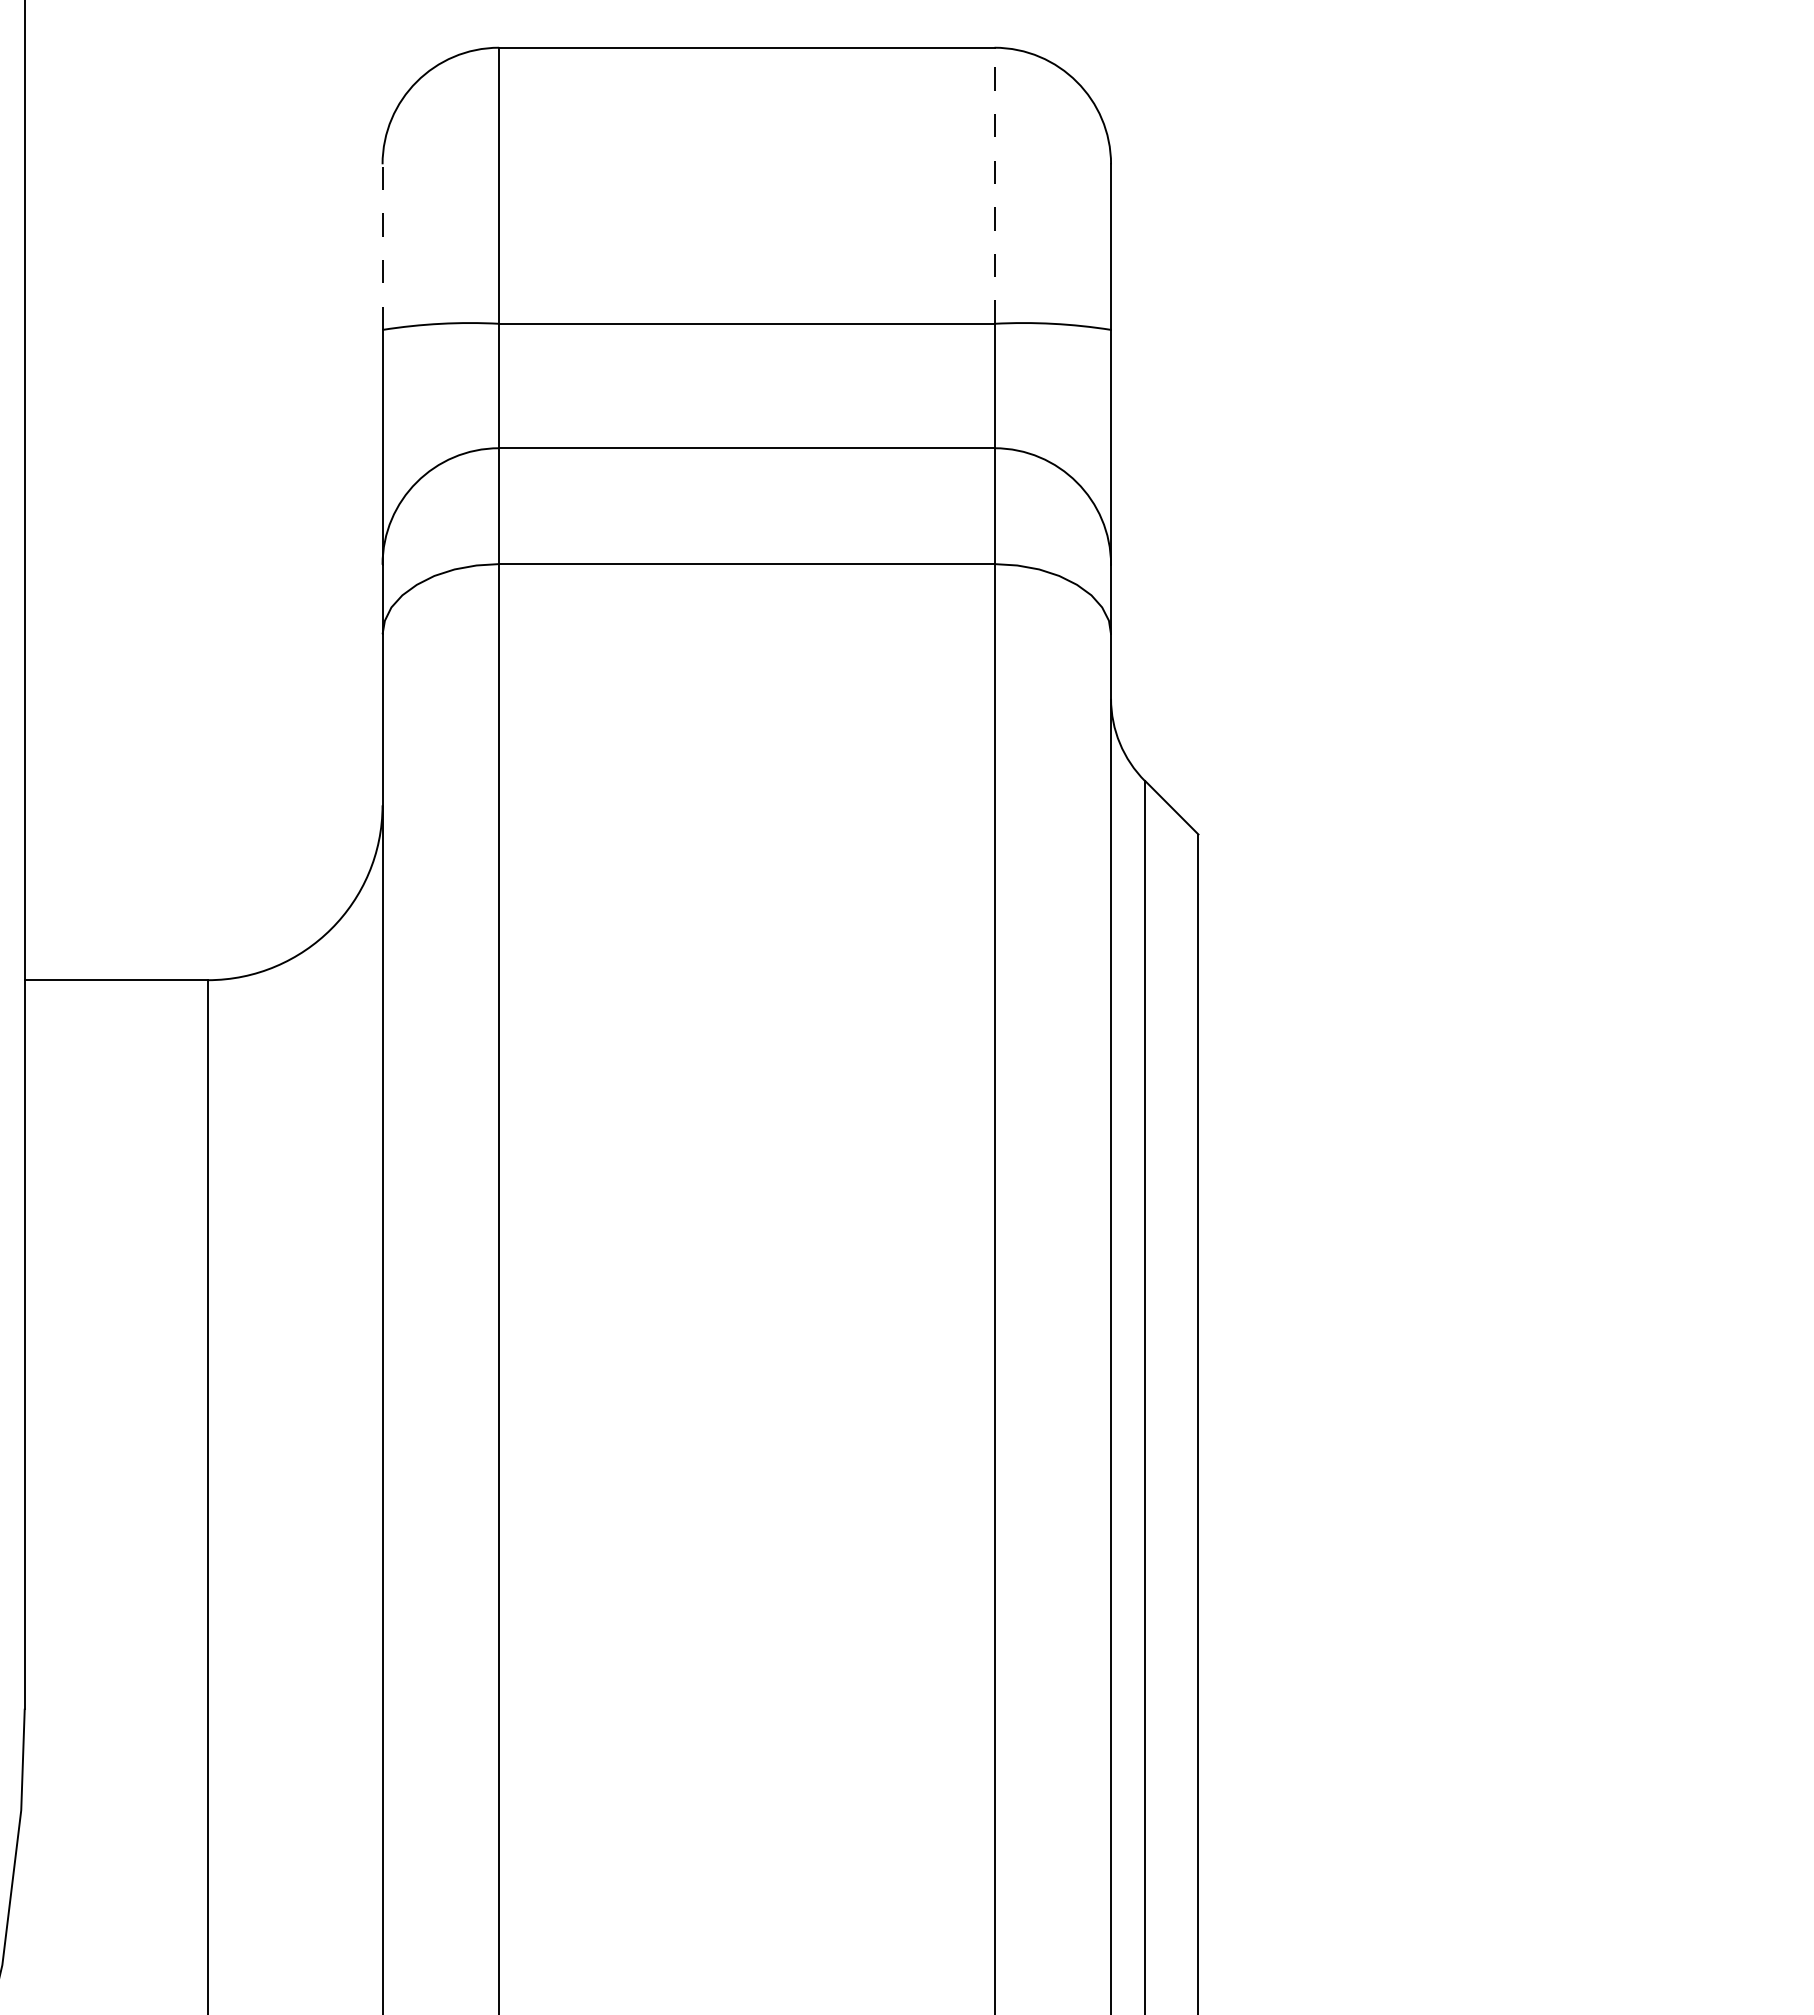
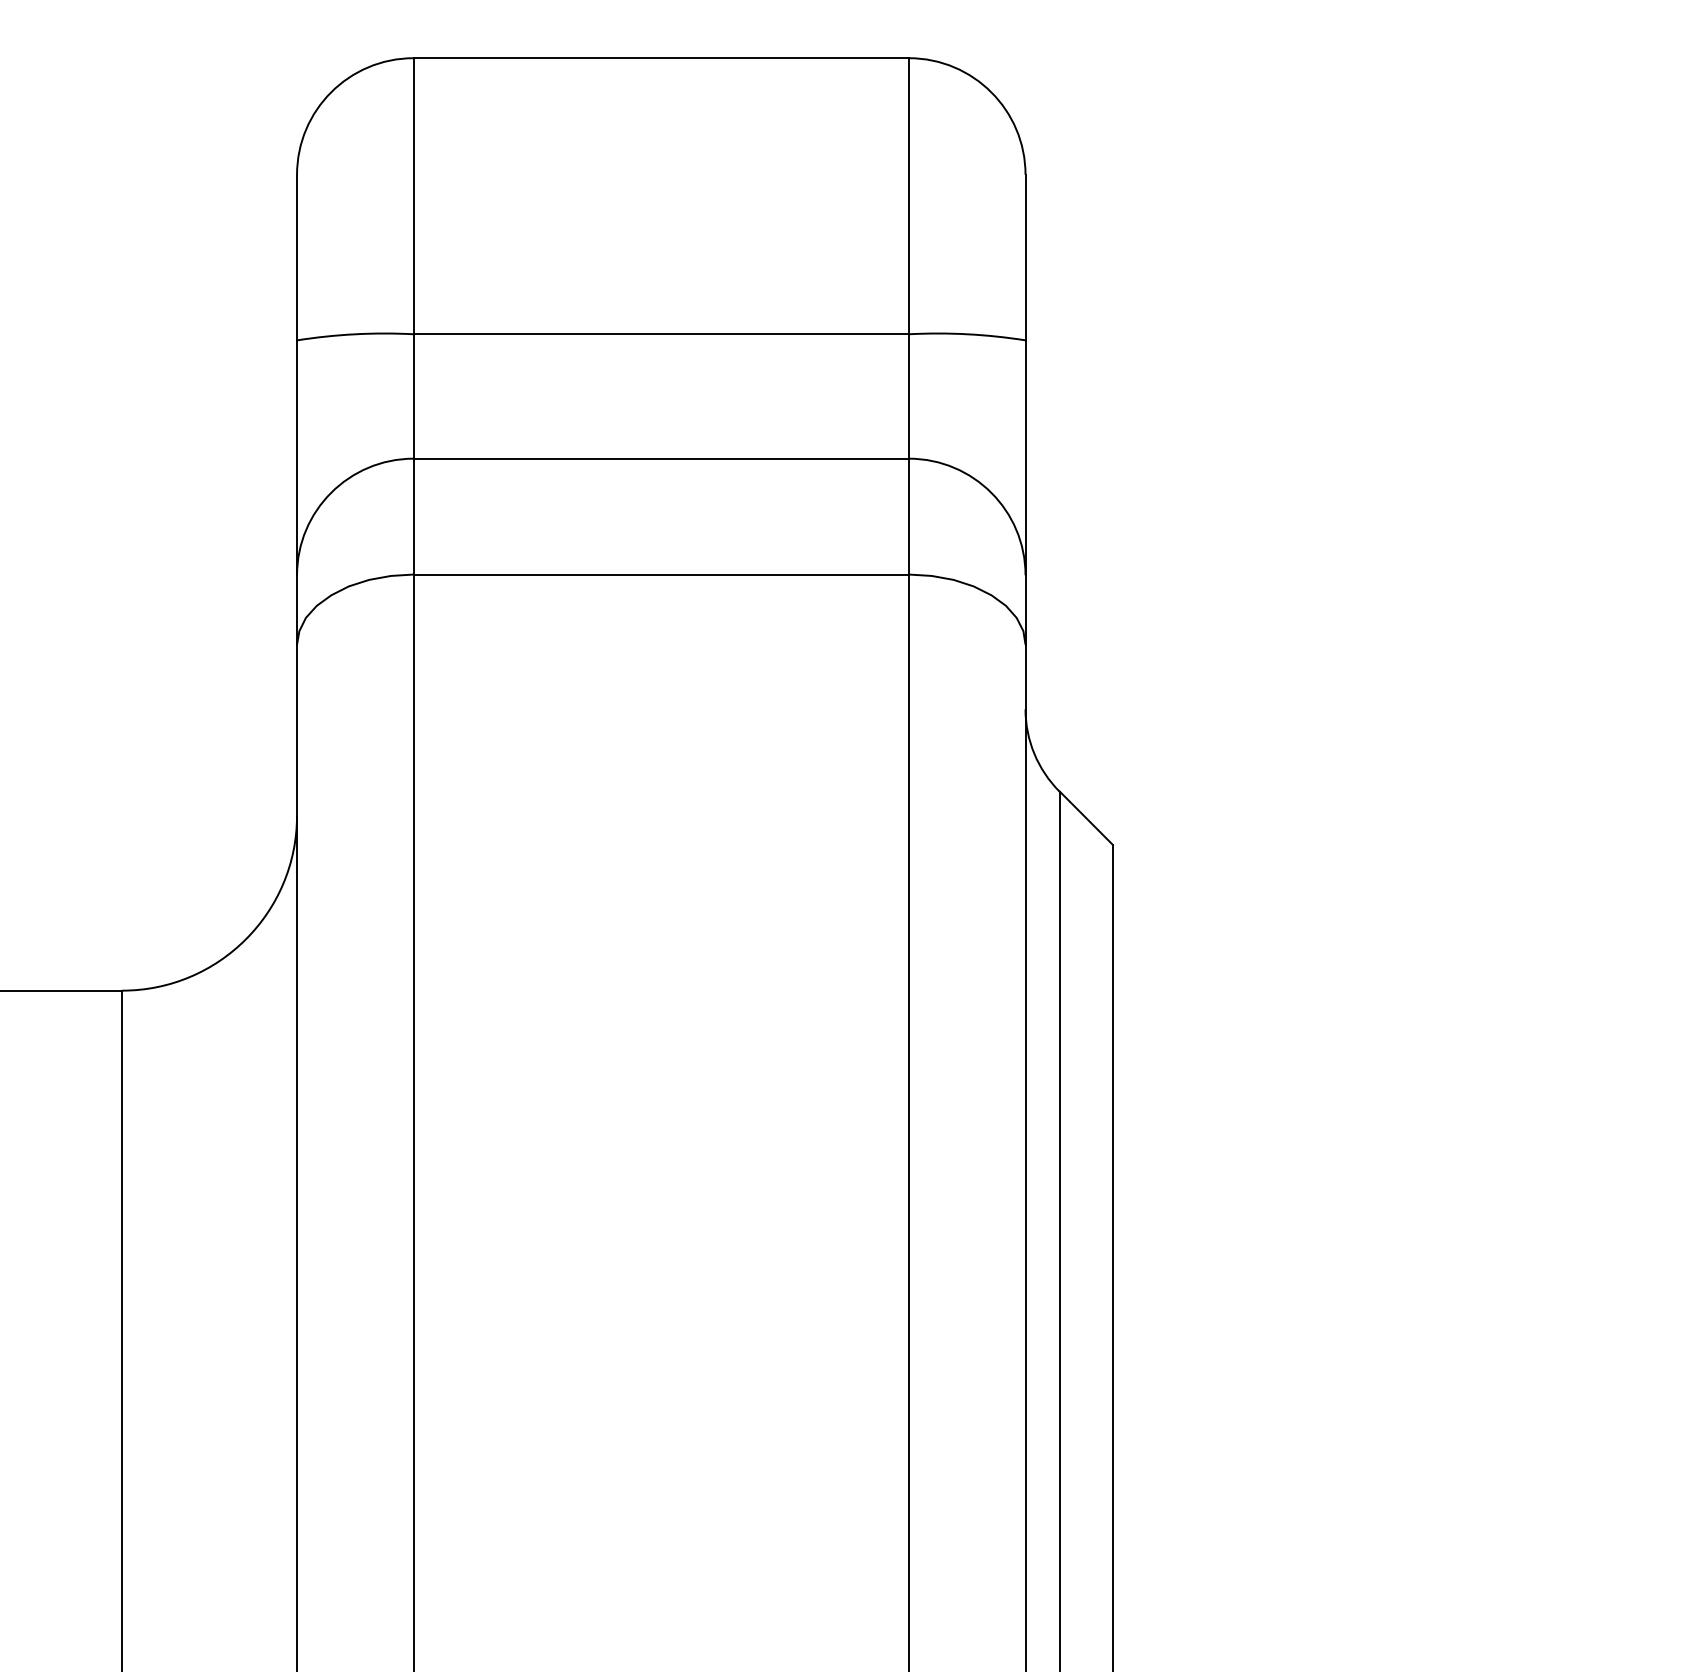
line: (994, 185) -> (908, 195), dashed -> solid
line: (382, 247) -> (296, 257), dashed -> solid

